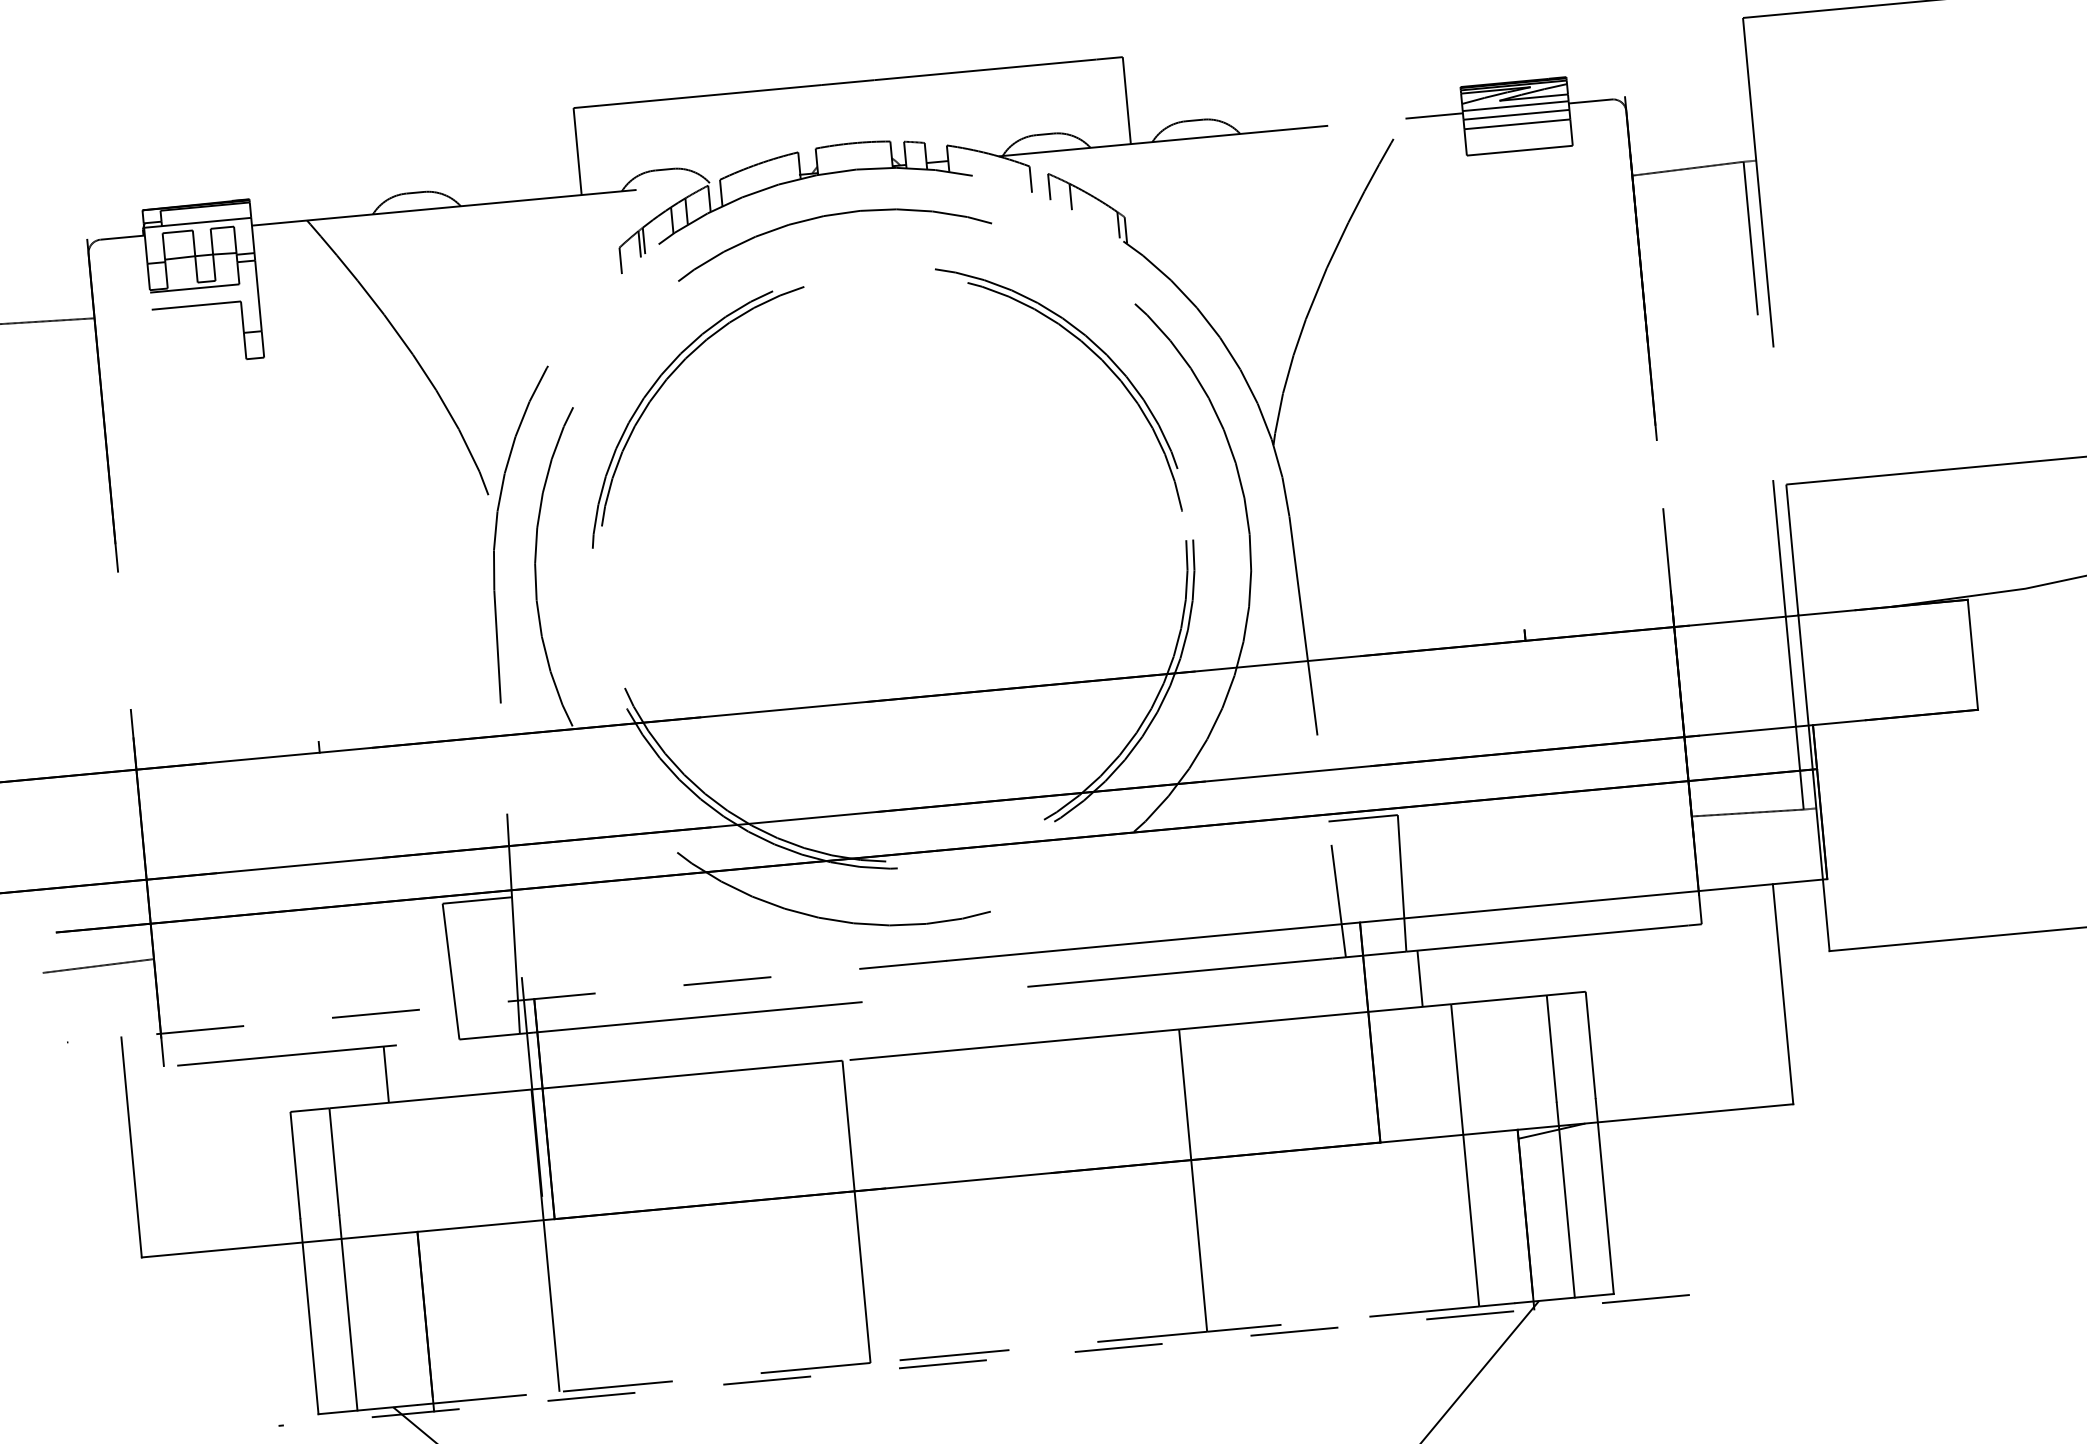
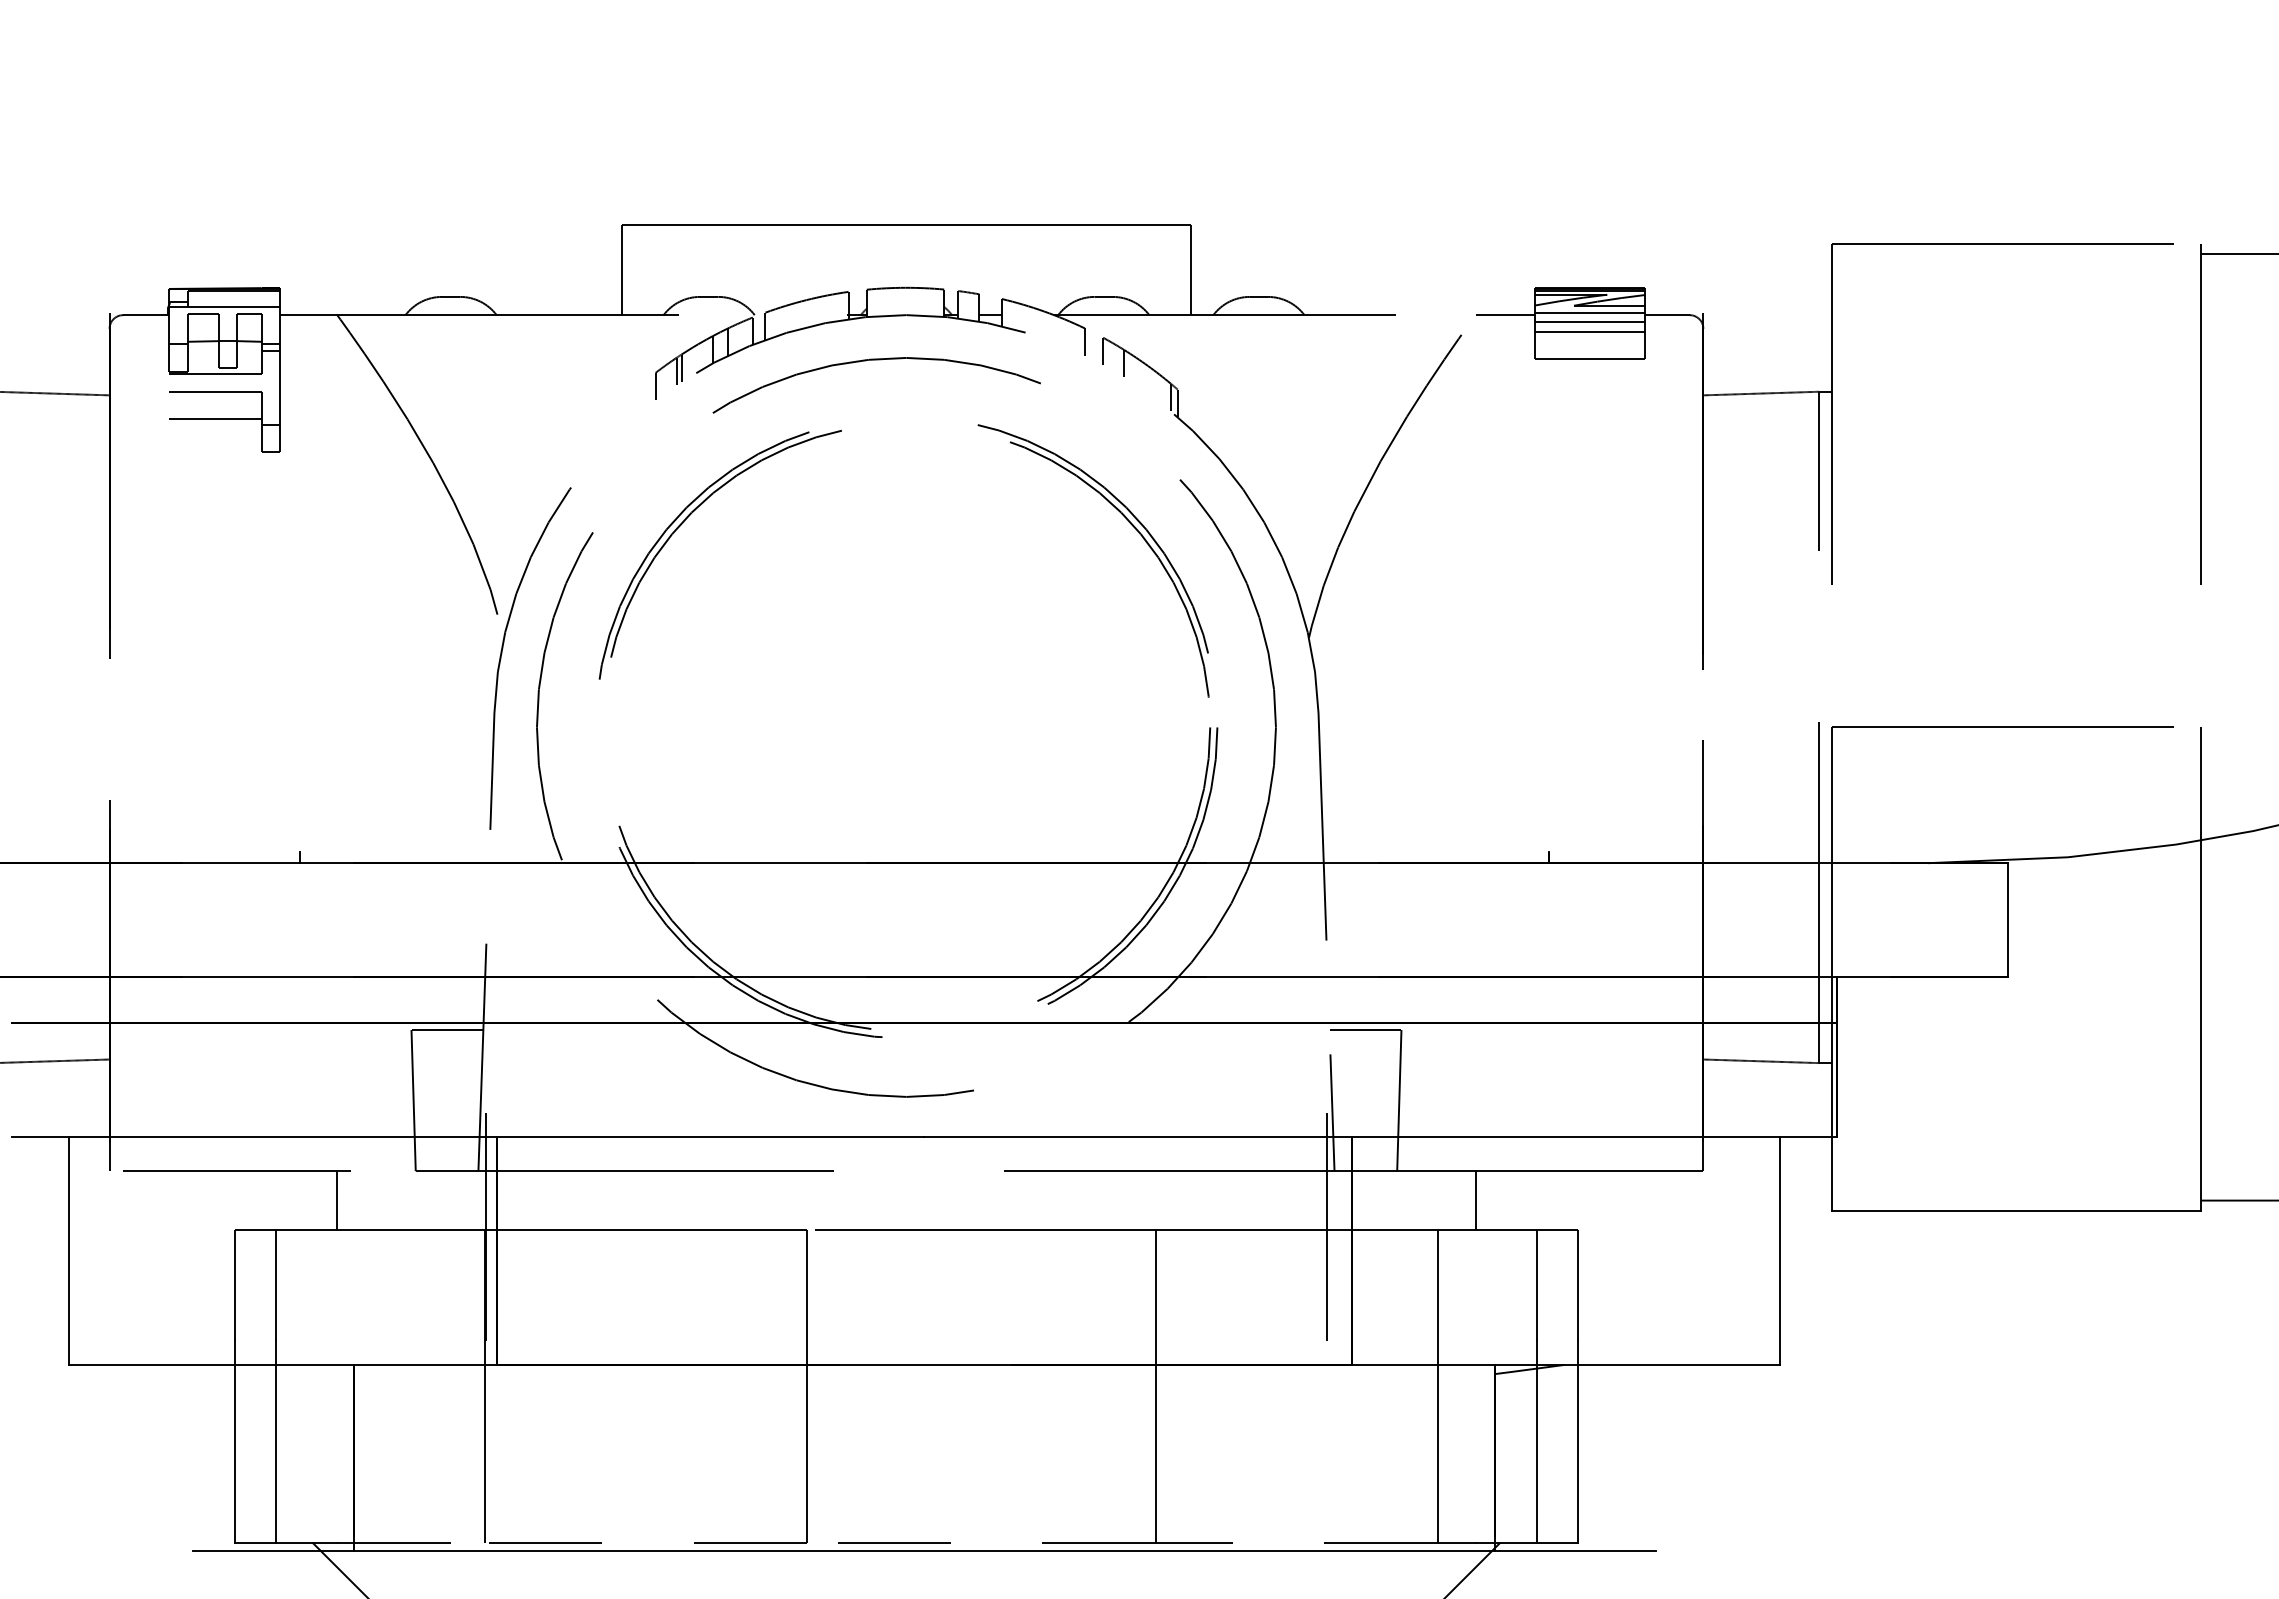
line: (198, 332) -> (215, 419), added
line: (1419, 978) -> (1475, 1200), moved
line: (506, 1001) -> (467, 1136), dashed -> solid
line: (1344, 1011) -> (1327, 1226), added
line: (983, 1360) -> (923, 1551), dashed -> solid

